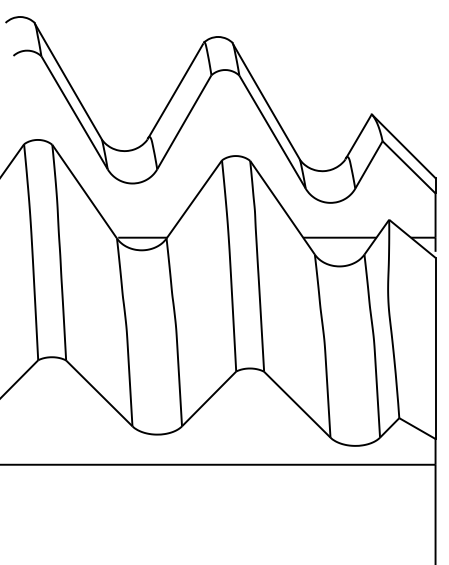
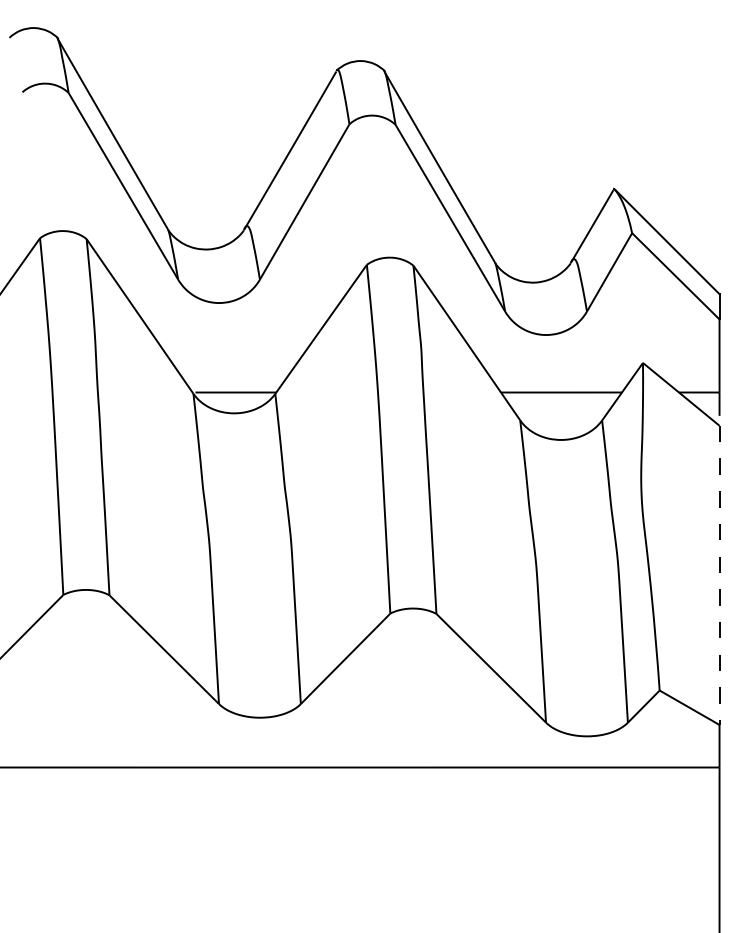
line: (435, 348) -> (719, 575), solid -> dashed

